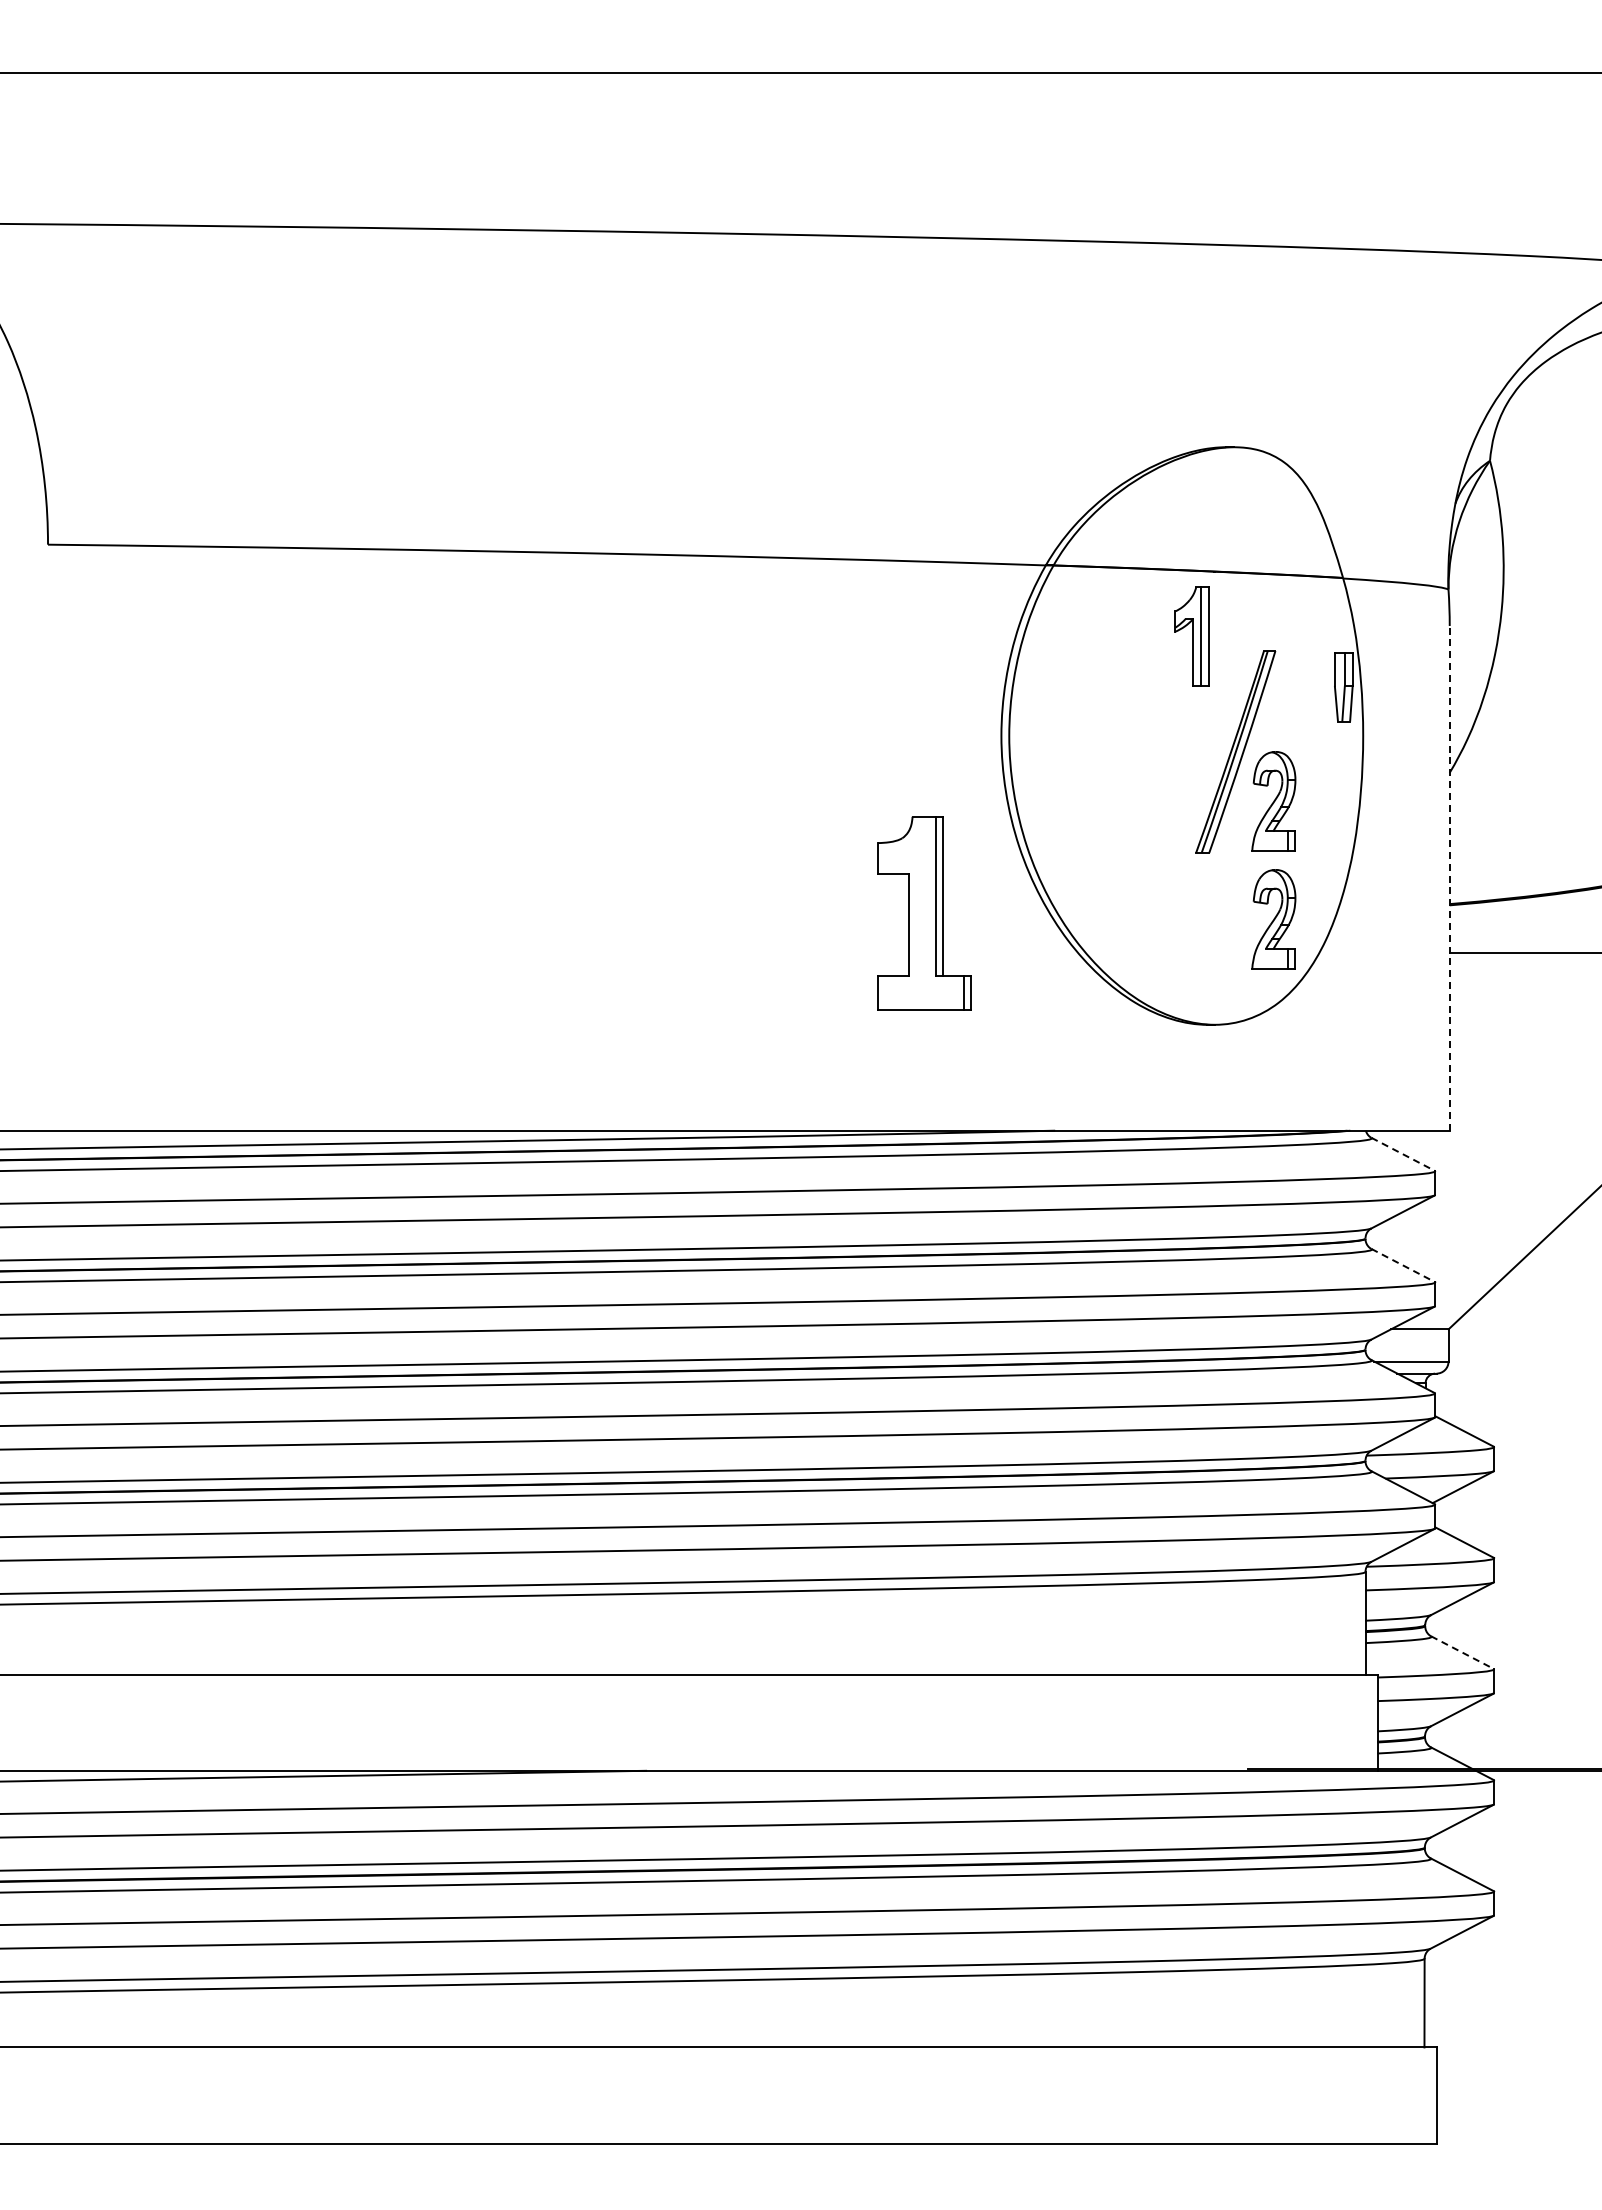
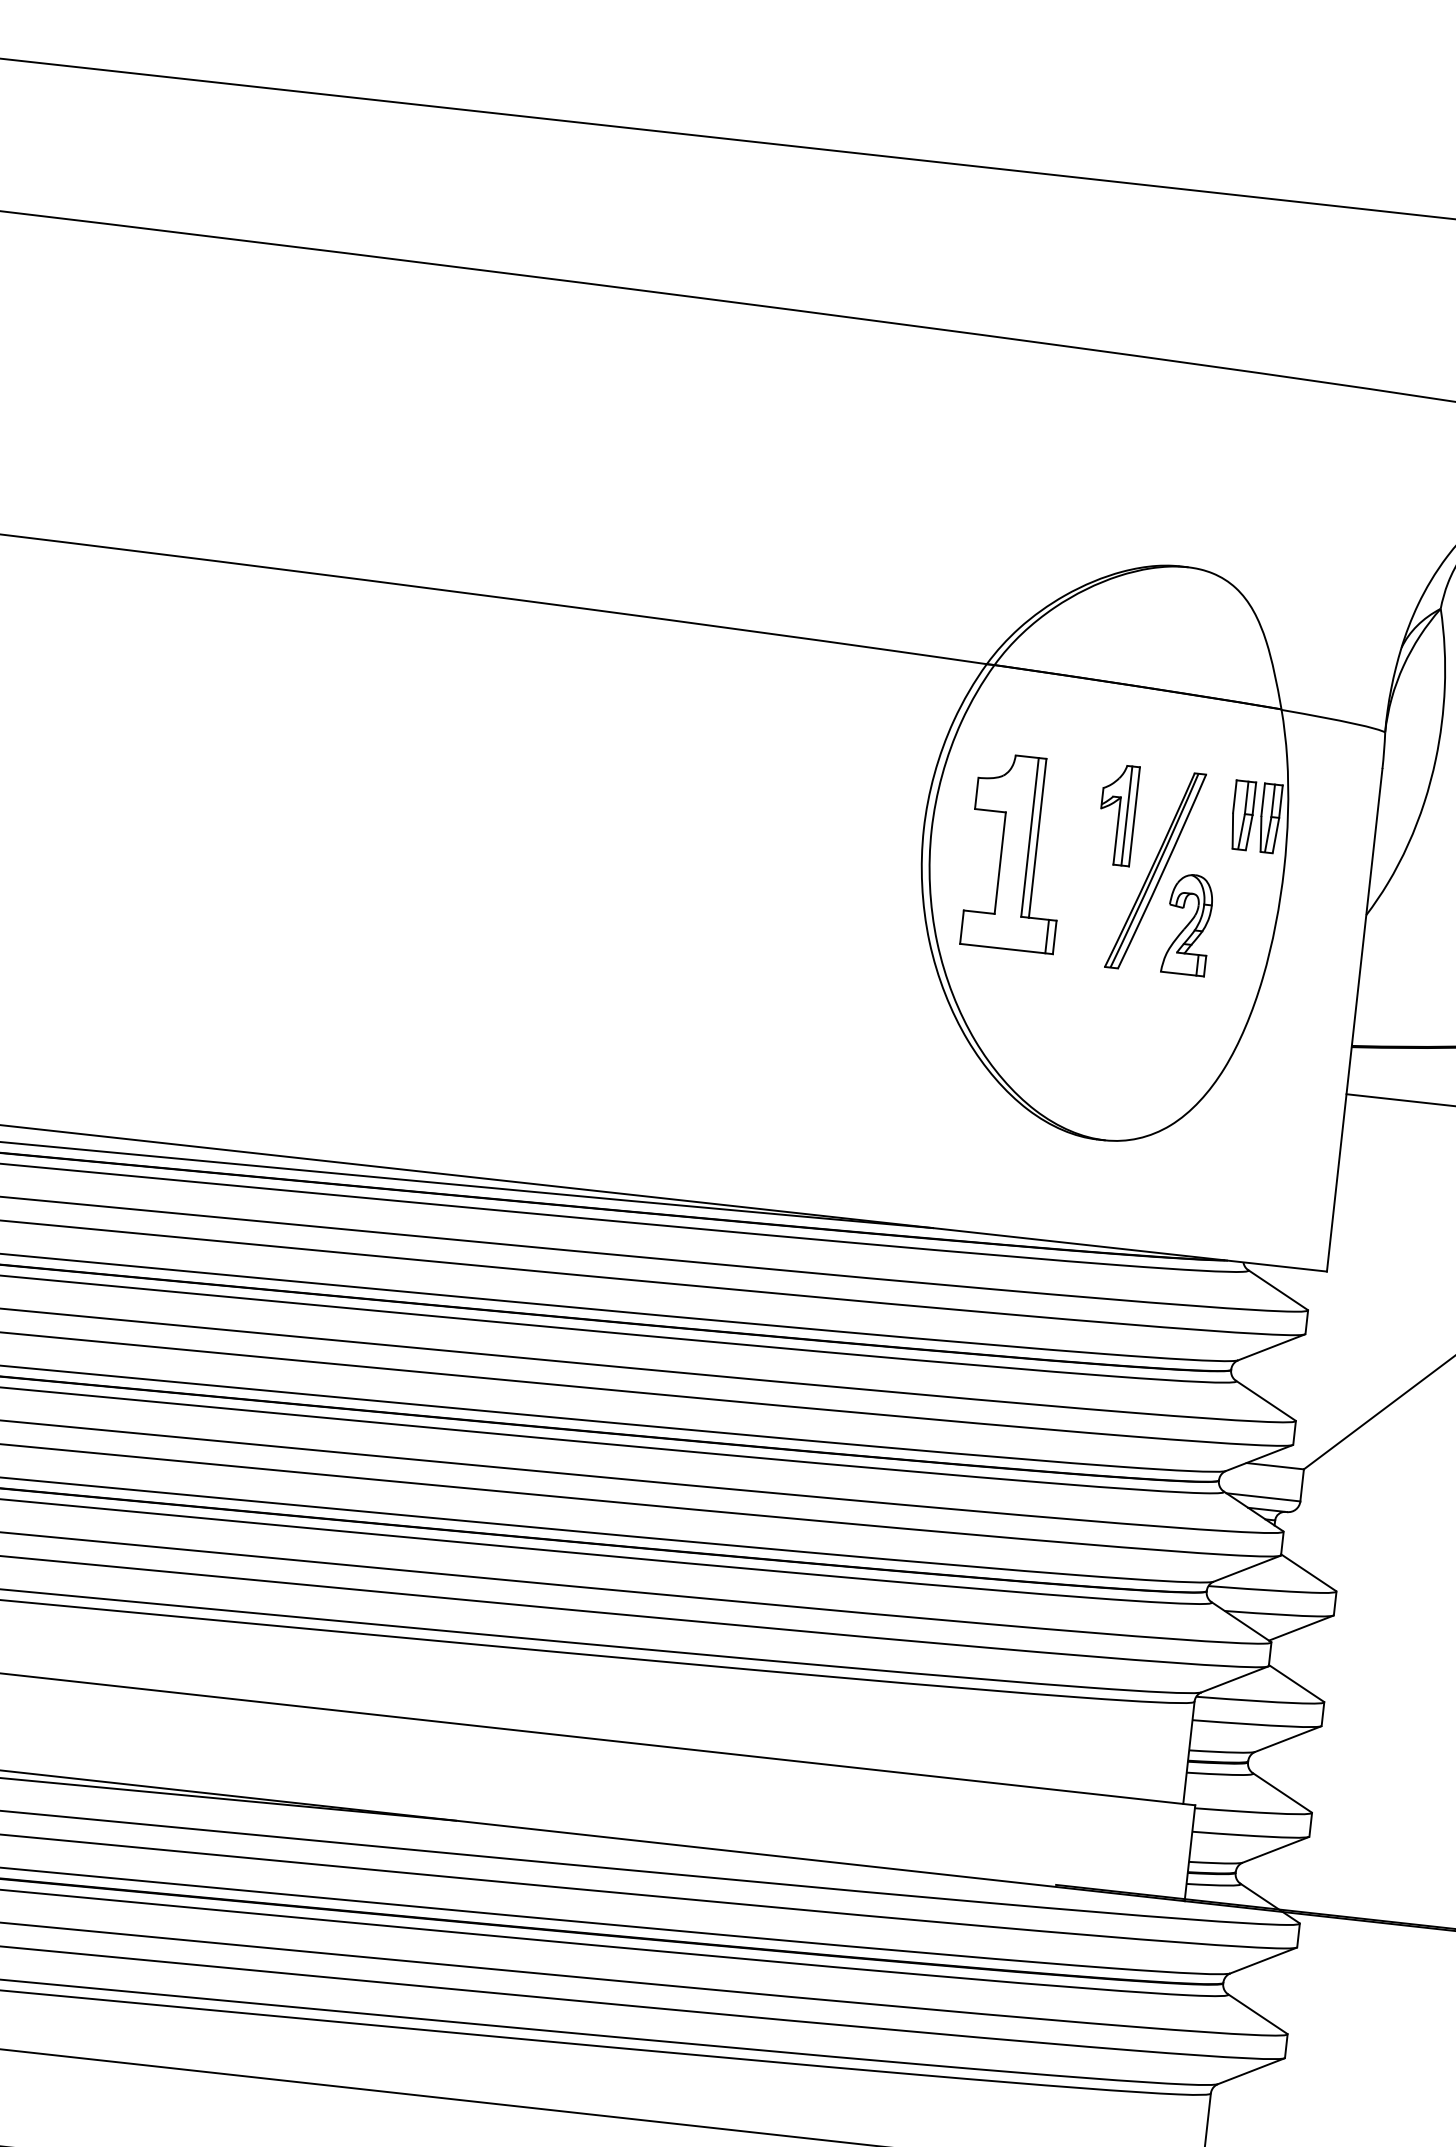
part: (1191, 636) -> (1117, 814), moved
part: (1315, 687) -> (1241, 815), added
line: (1449, 877) -> (1354, 1019), dashed -> solid
part: (924, 913) -> (1017, 853), moved
part: (1273, 919) -> (1174, 1041), removed
line: (1403, 1154) -> (1278, 1290), dashed -> solid
line: (1403, 1265) -> (1266, 1400), dashed -> solid
line: (1462, 1652) -> (1282, 1792), dashed -> solid

